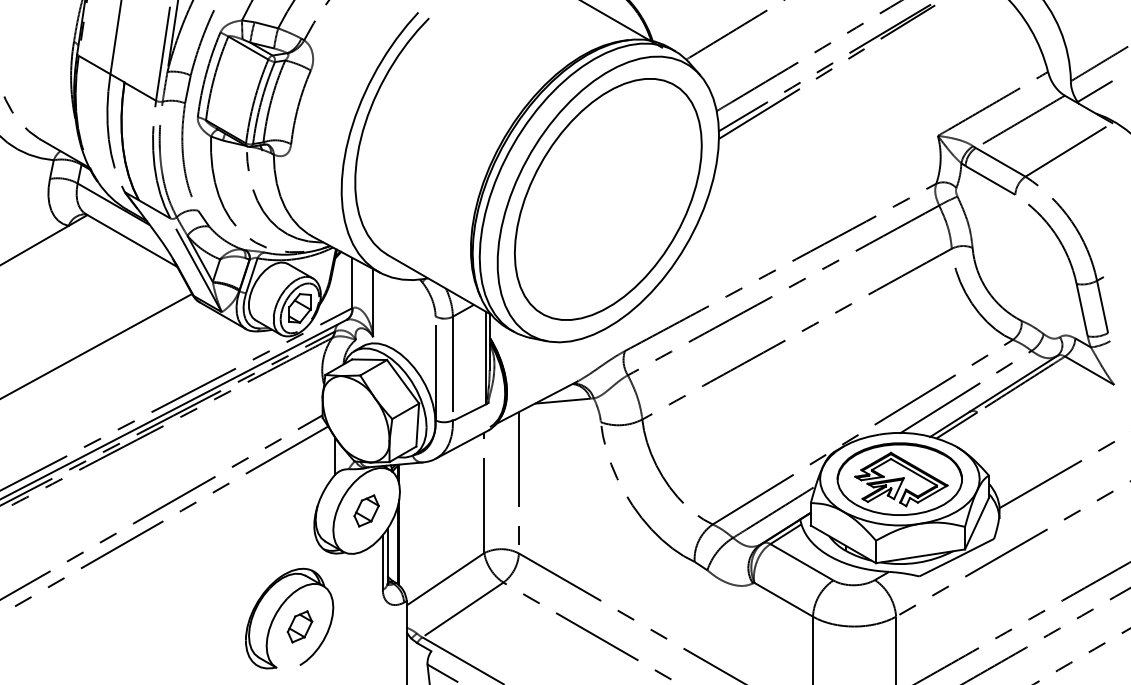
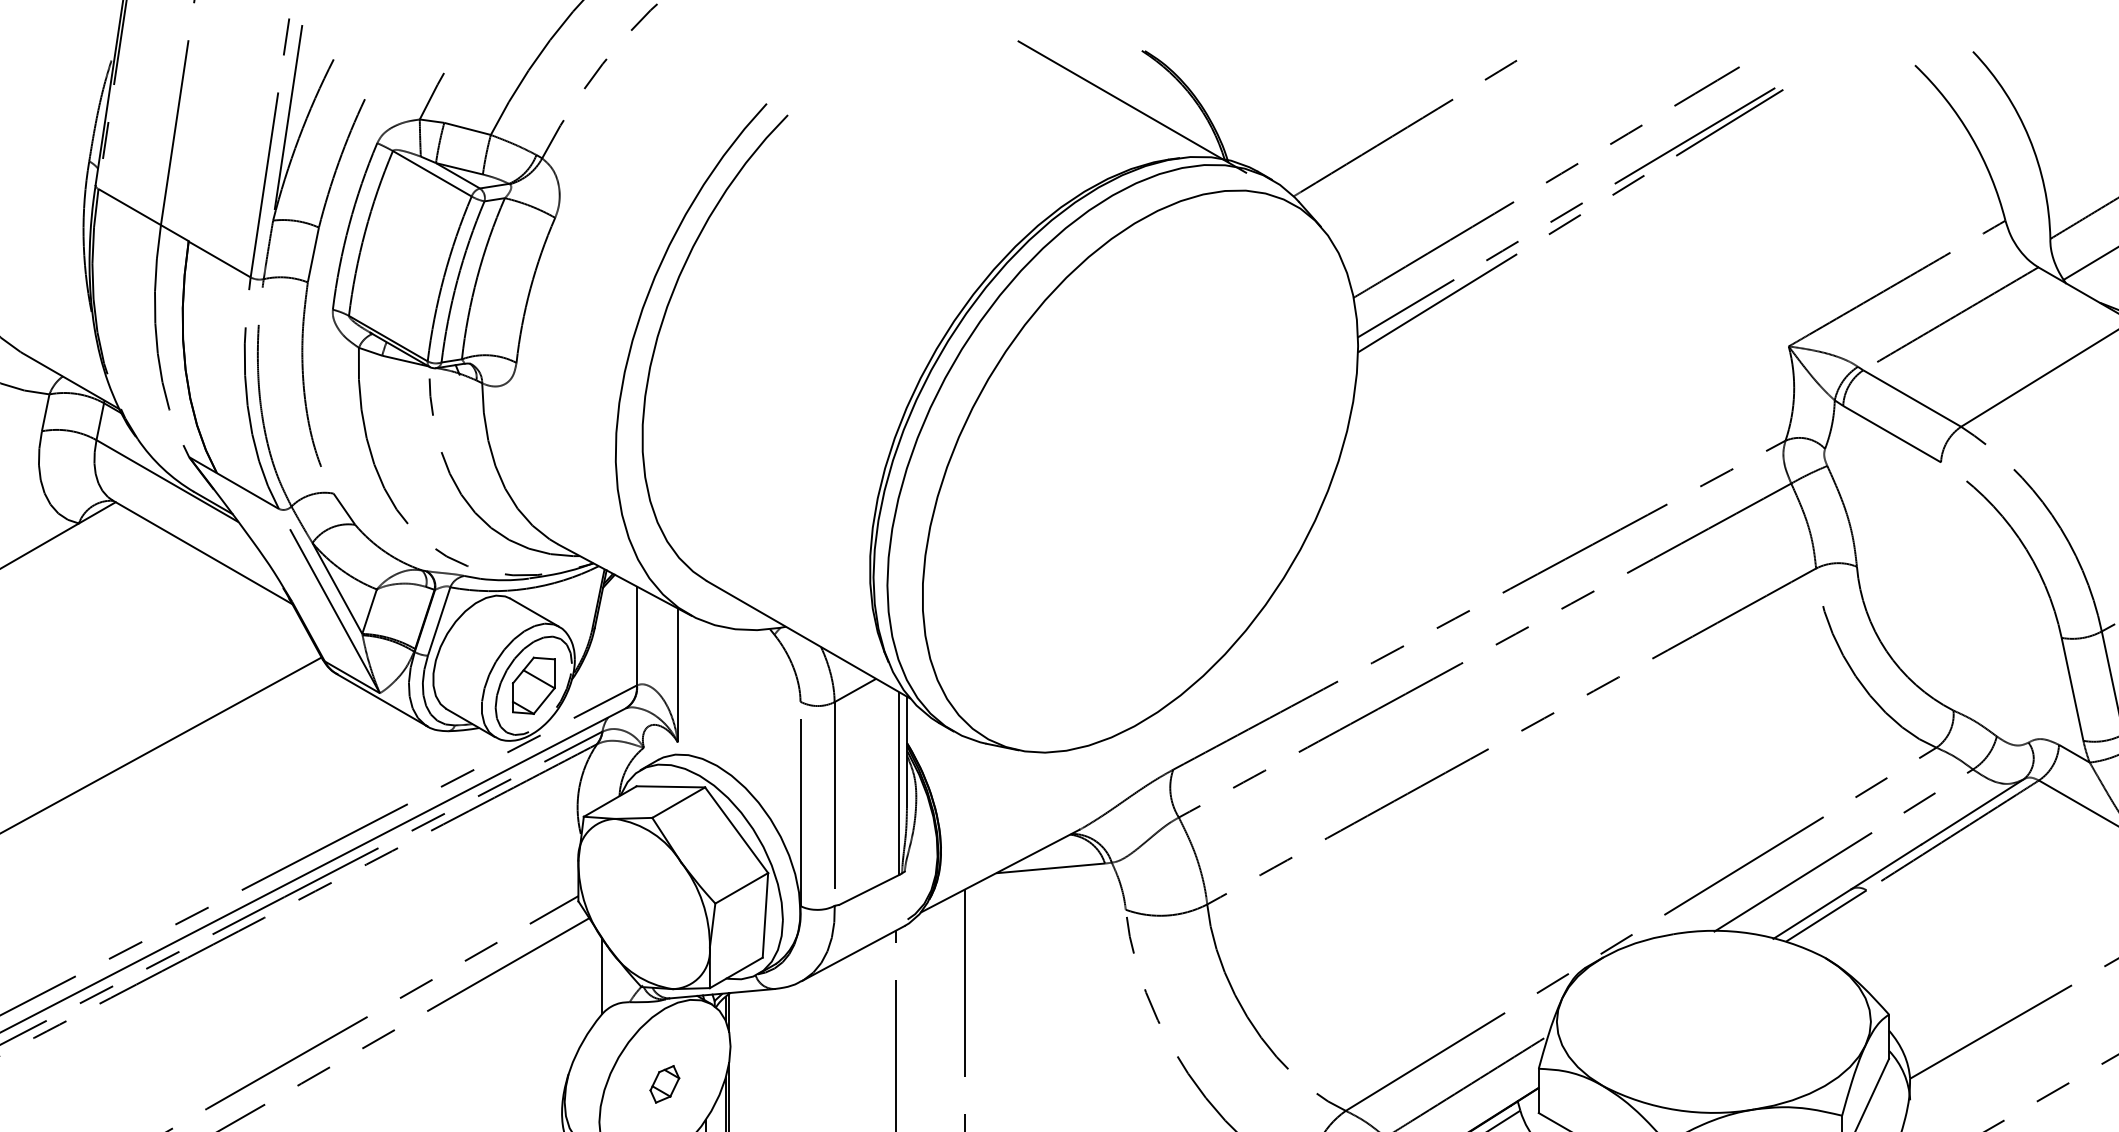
part: (608, 199) -> (1140, 471), removed
part: (899, 478) -> (1713, 1020), removed
part: (366, 510) -> (664, 1083), size x0.6

